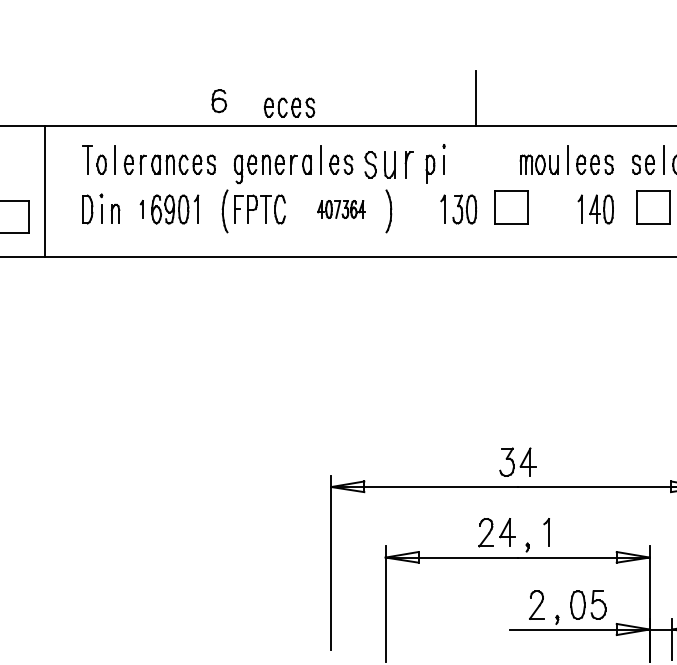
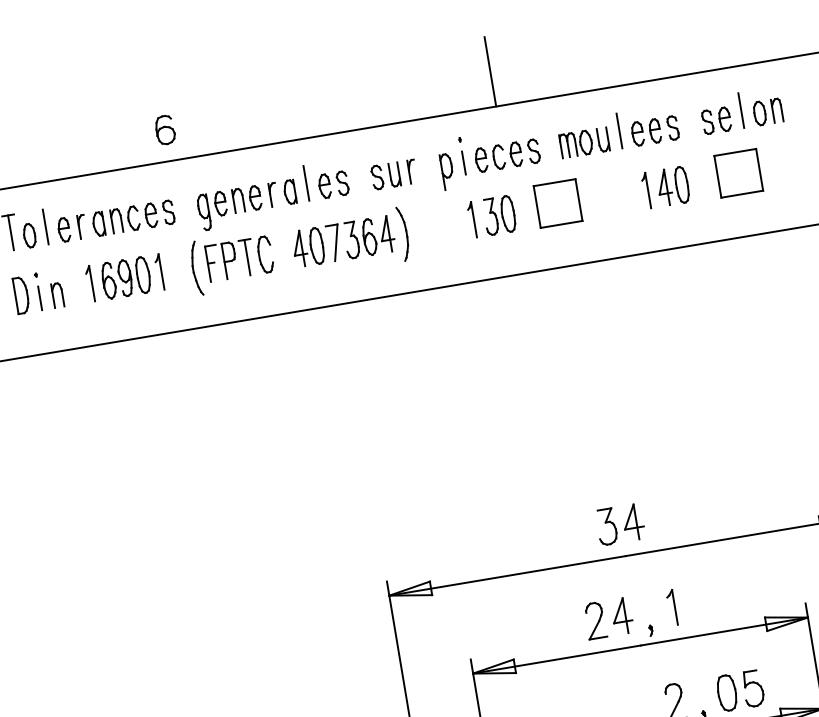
part: (289, 107) -> (507, 155), moved
part: (388, 164) -> (393, 174), size x0.71
part: (141, 208) -> (89, 282), size x1.67
part: (341, 209) -> (343, 241), size x1.67

